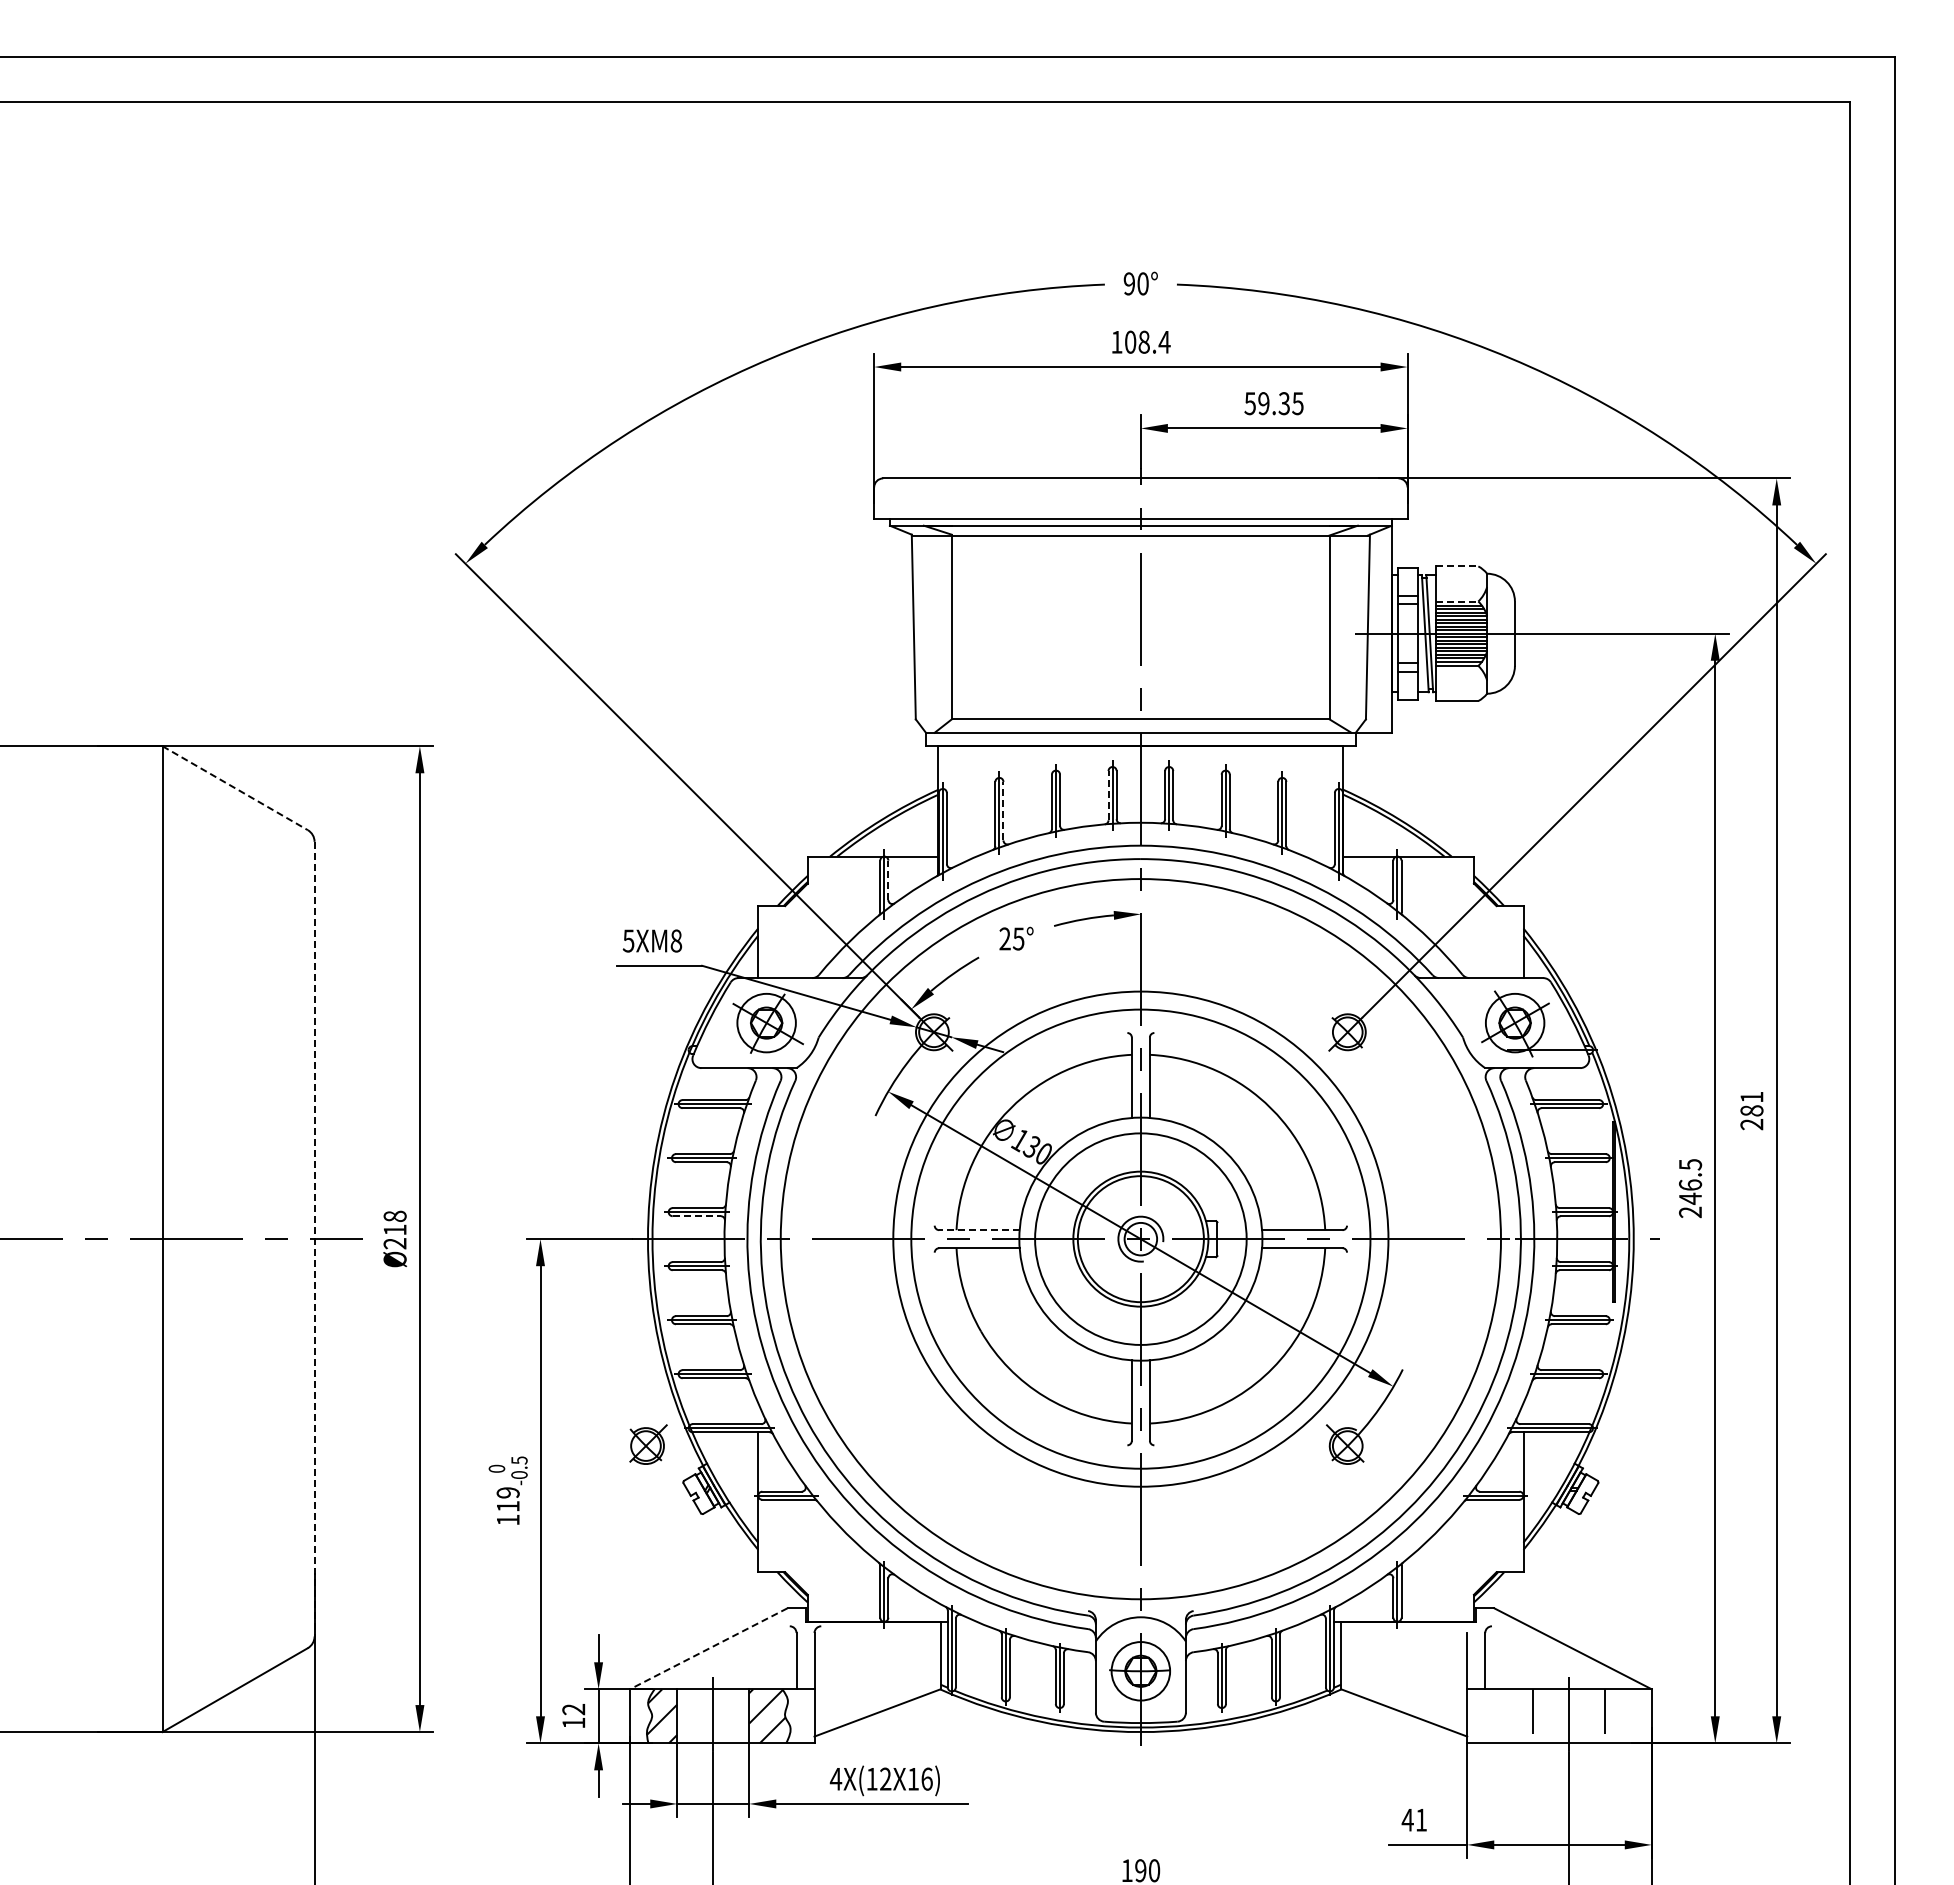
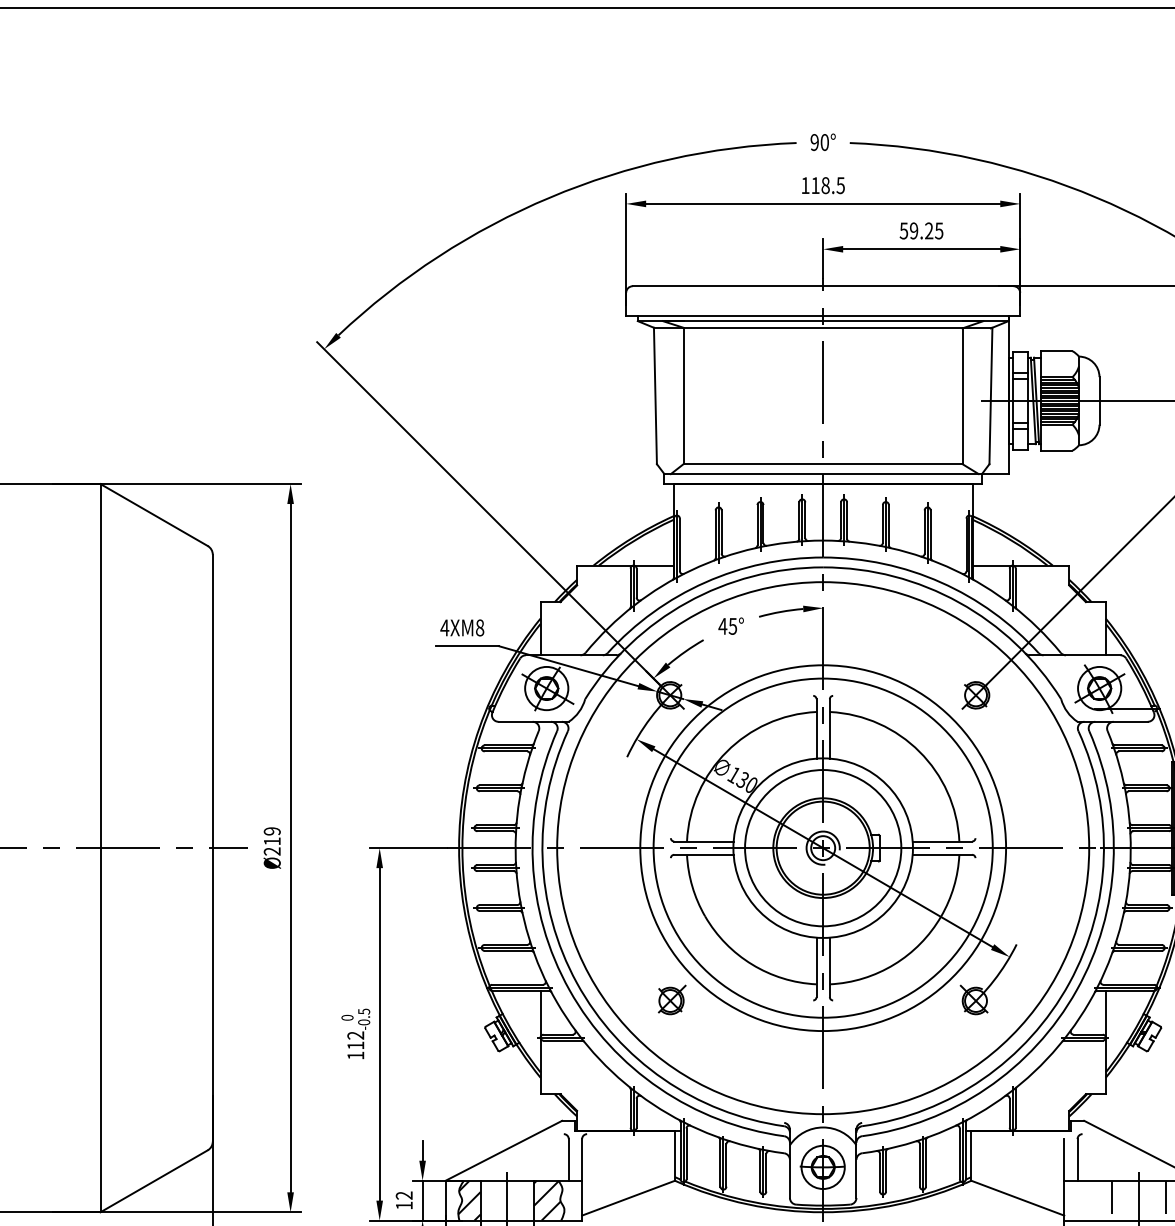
text: (1147, 341) -> (828, 185), 108.4 -> 118.5
text: (1283, 403) -> (928, 230), 59.35 -> 59.25
line: (1457, 566) -> (1057, 351), dashed -> solid
line: (1457, 601) -> (1057, 377), dashed -> solid
line: (235, 788) -> (154, 515), dashed -> solid
line: (1108, 795) -> (799, 520), dashed -> solid
line: (1003, 810) -> (721, 531), dashed -> solid
line: (888, 880) -> (636, 583), dashed -> solid
text: (1004, 938) -> (722, 626), 25° -> 45°
text: (628, 940) -> (444, 627), 5XM8 -> 4XM8
text: (394, 1216) -> (271, 831), Ø218 -> Ø219
line: (697, 1216) -> (495, 831), dashed -> solid
line: (978, 1230) -> (703, 841), dashed -> solid
line: (314, 1239) -> (212, 848), dashed -> solid
part: (648, 1444) -> (672, 999), moved
text: (508, 1492) -> (356, 1035), 119 -> 112
line: (708, 1648) -> (503, 1150), dashed -> solid

